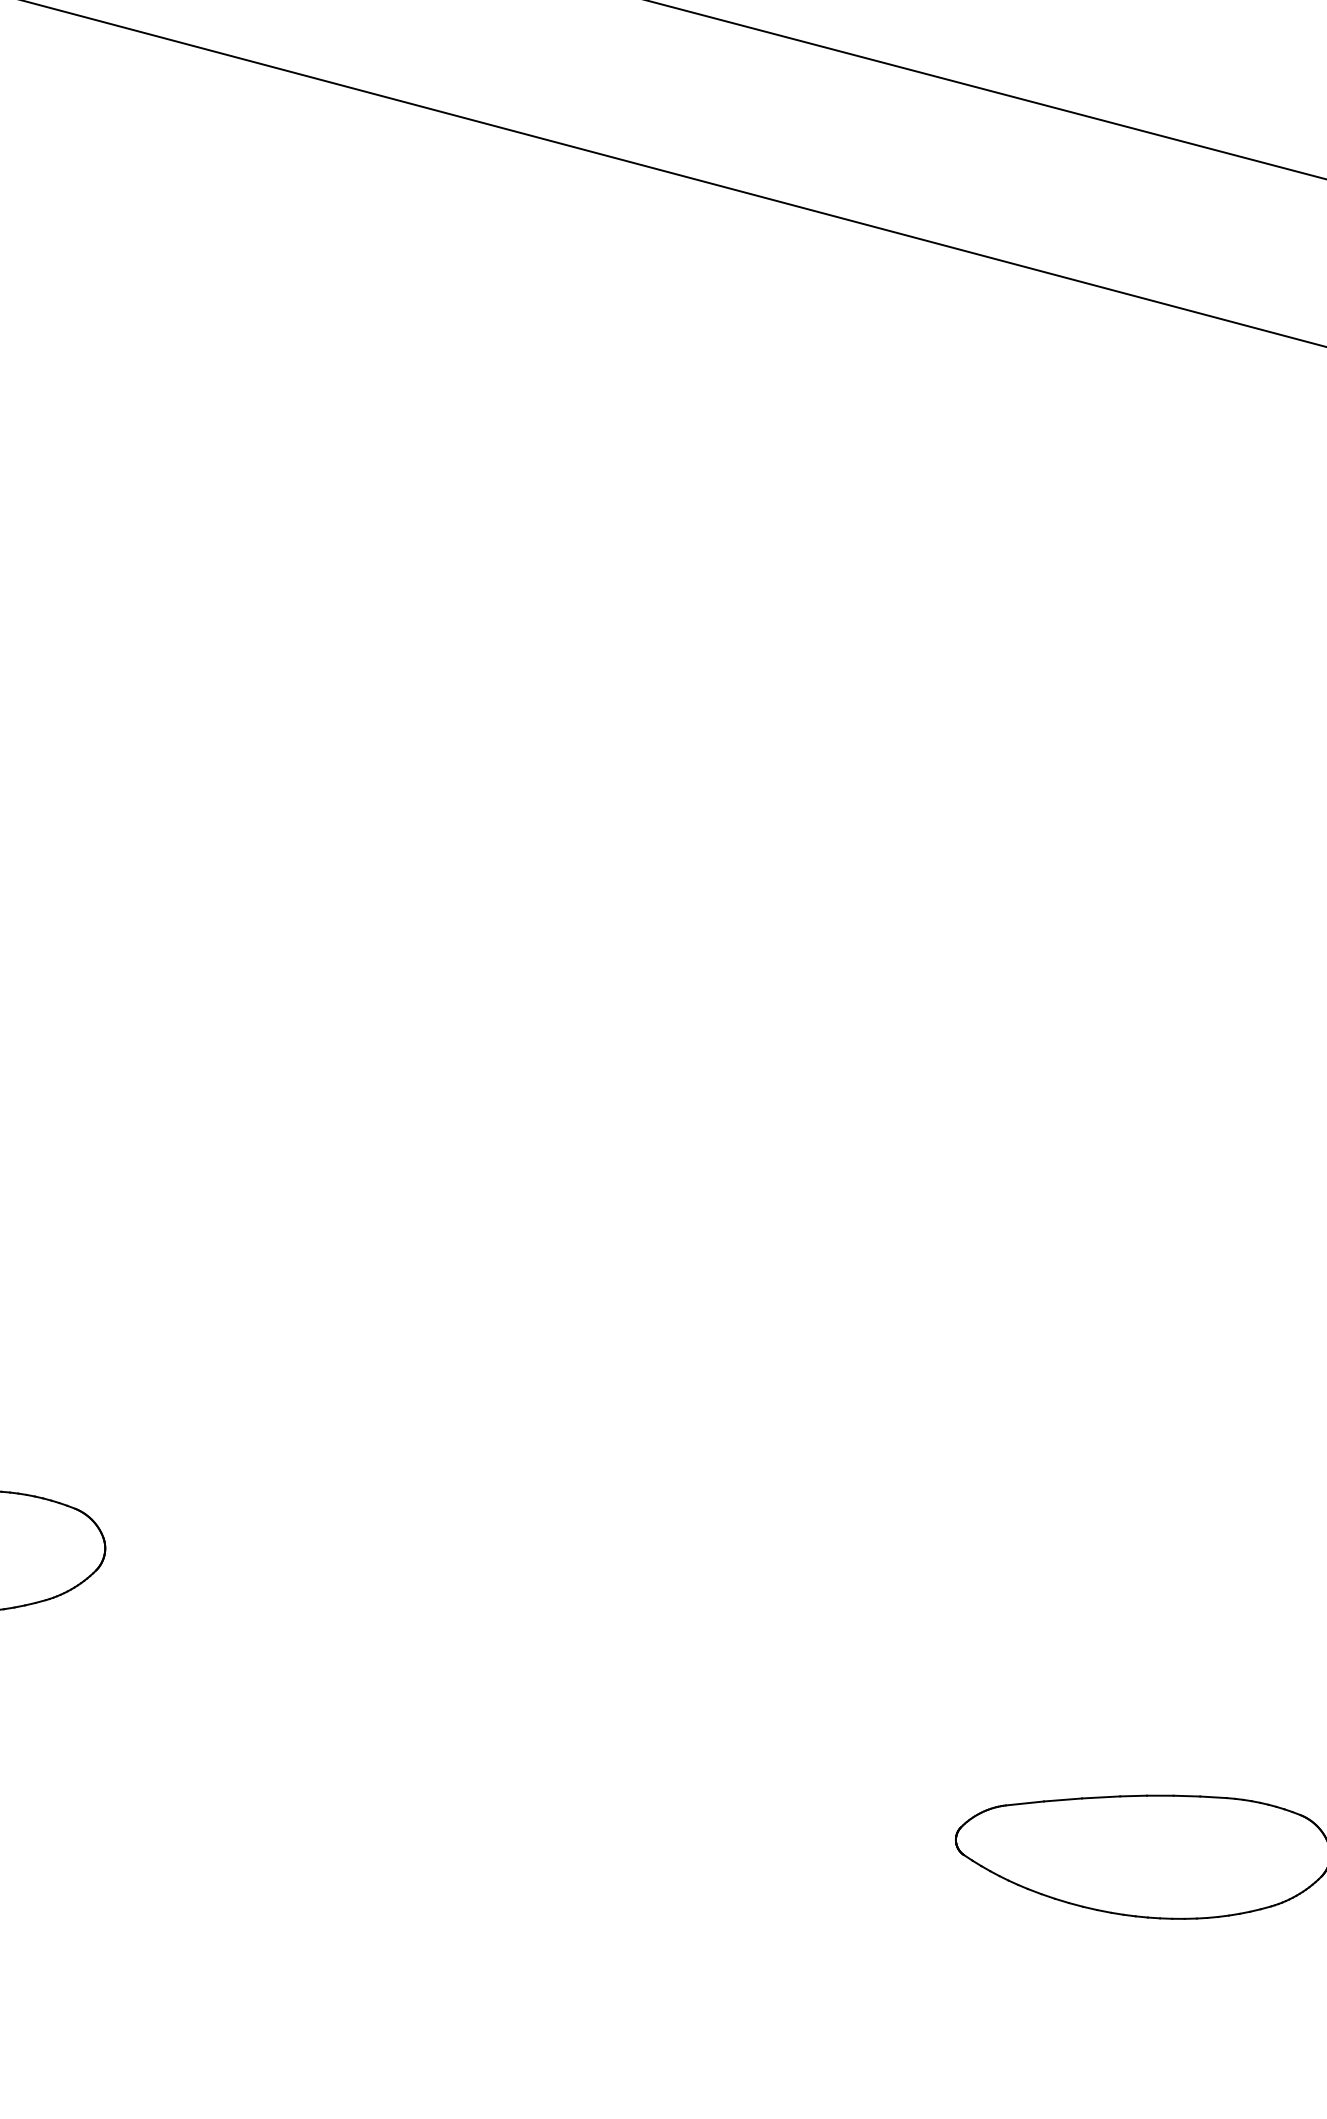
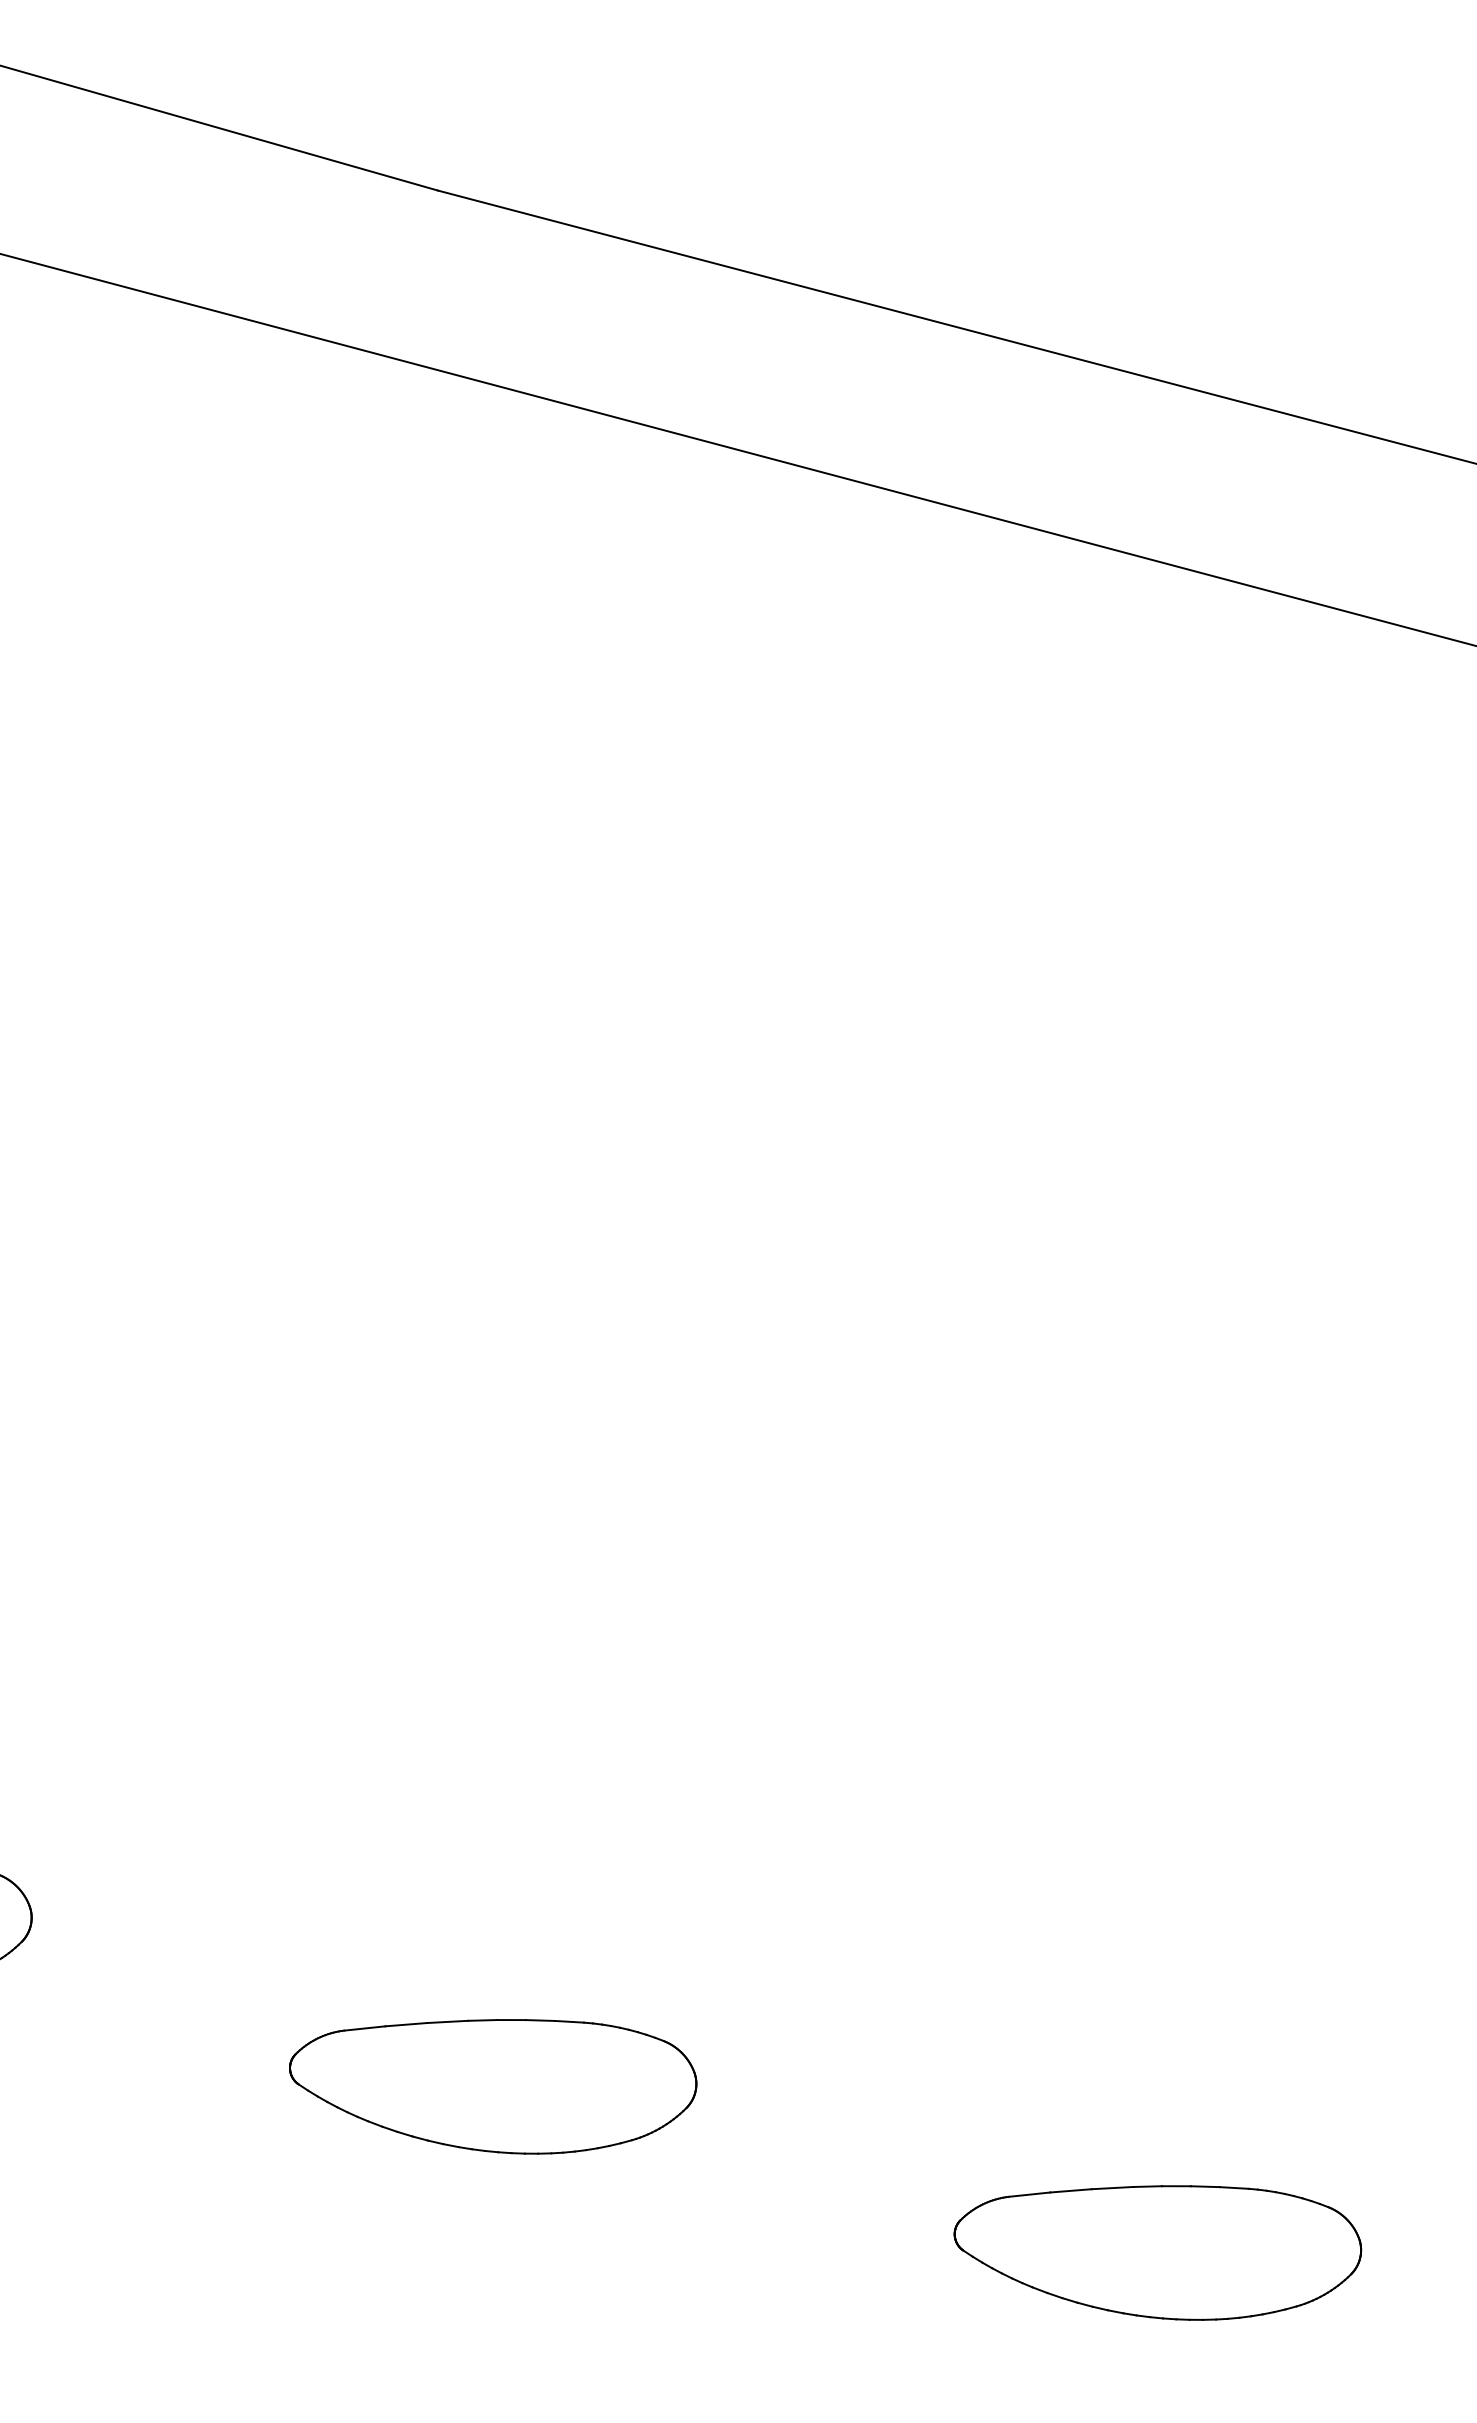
part: (530, 1703) -> (493, 2086), added

